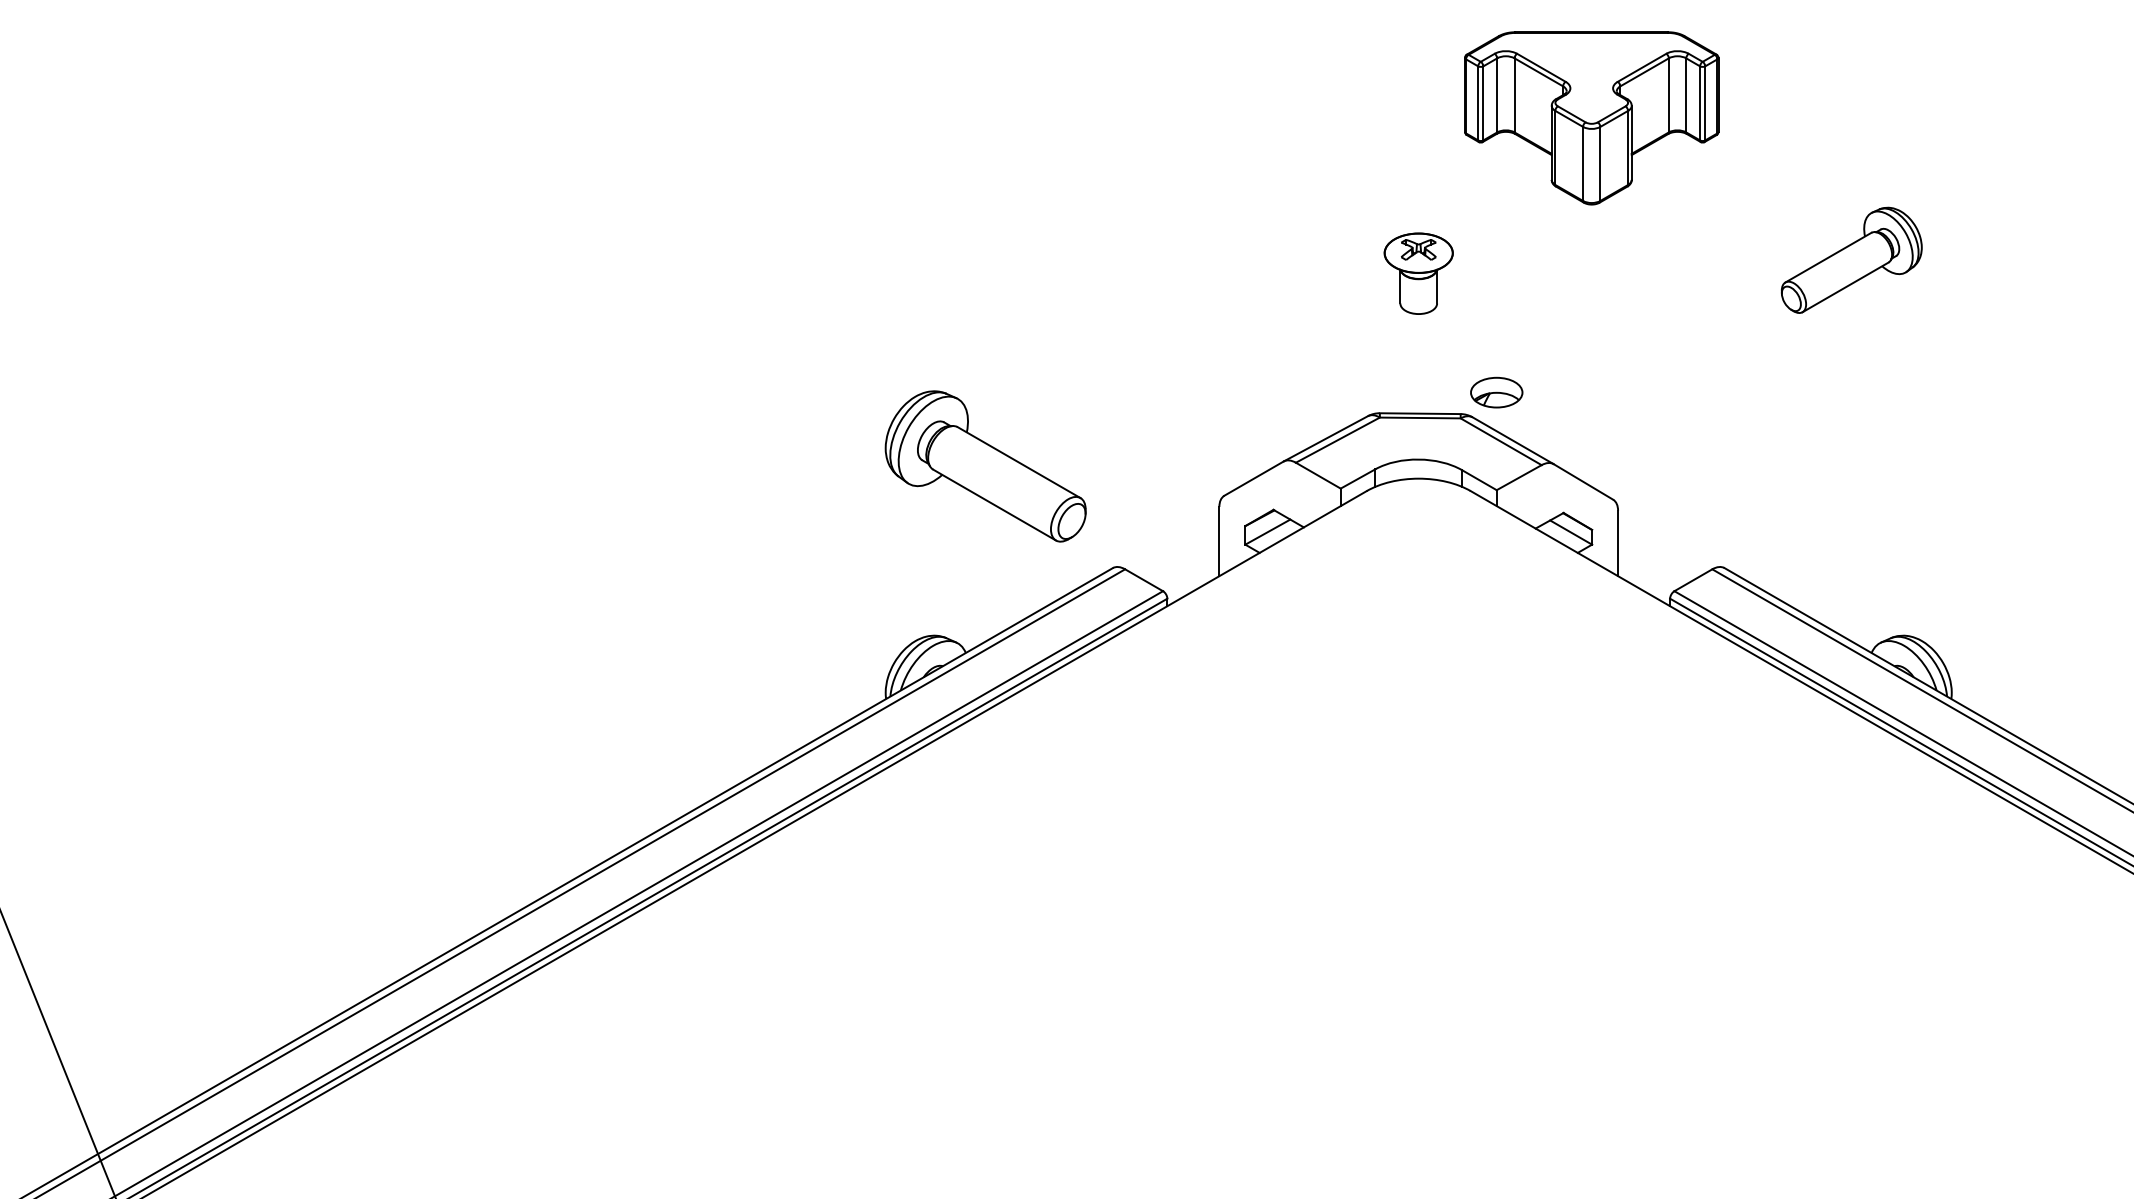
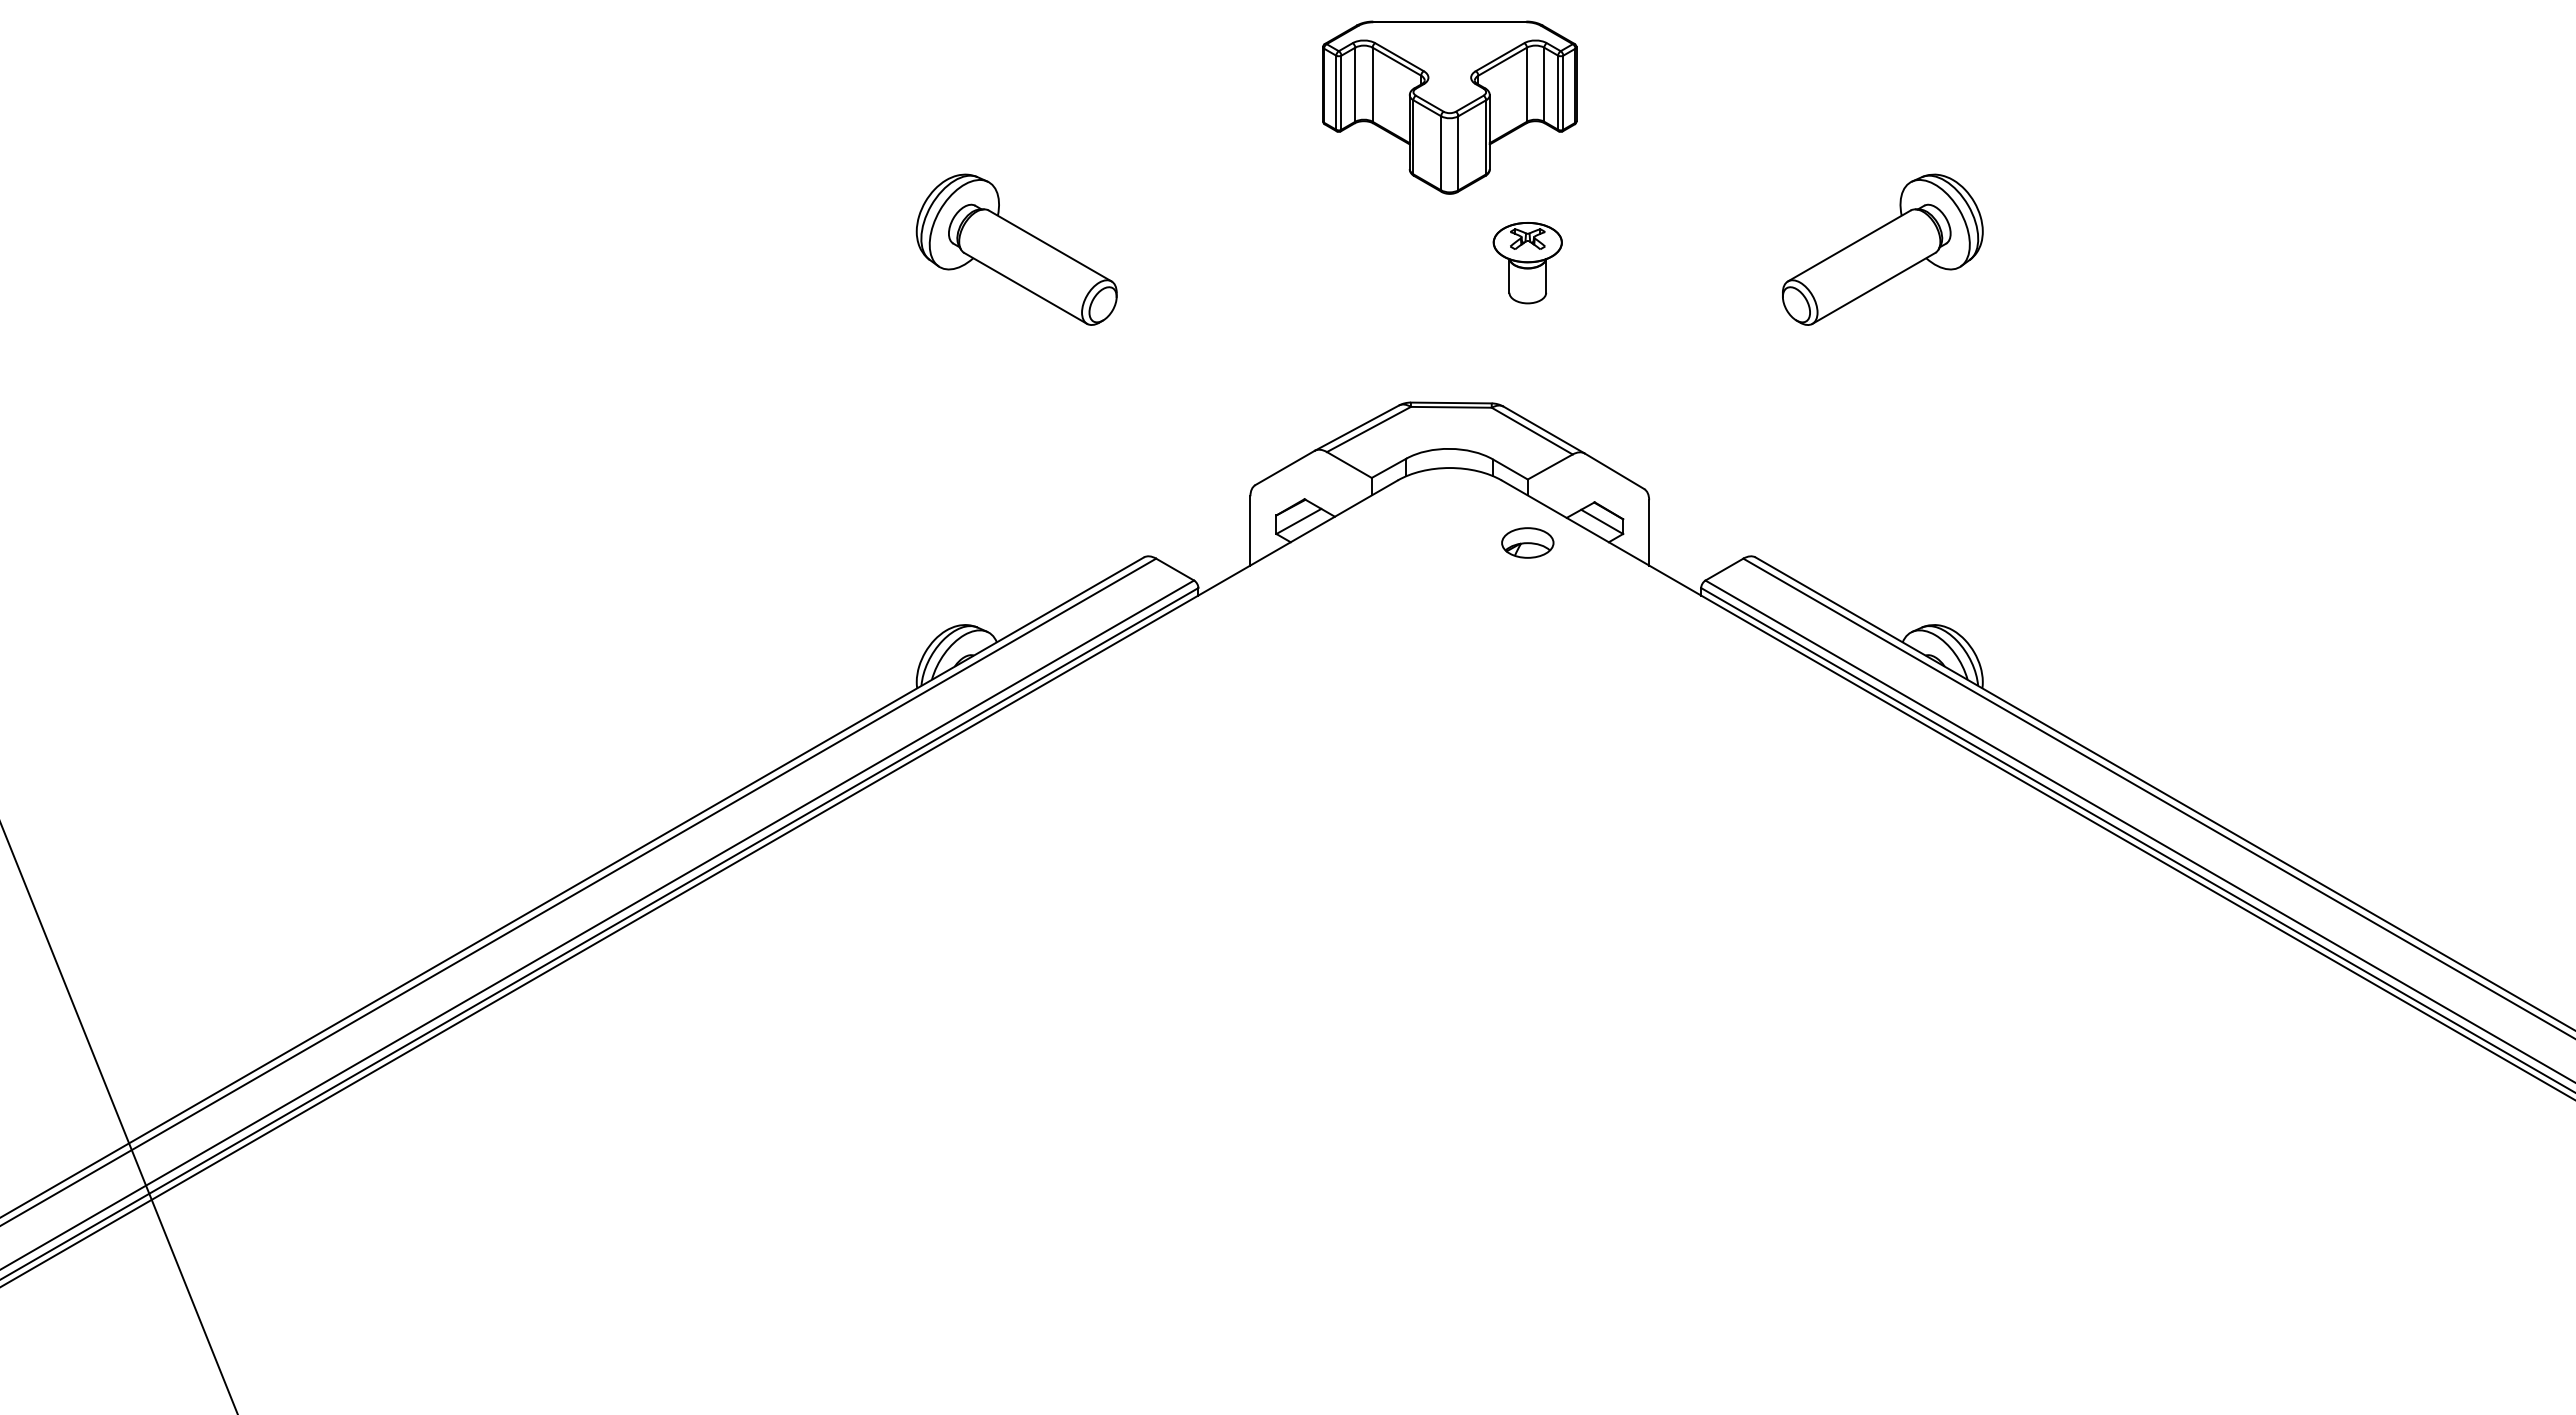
part: (1591, 118) -> (1449, 107), moved
part: (1851, 260) -> (1882, 249), size x1.43
part: (1418, 274) -> (1527, 263), moved
part: (1496, 392) -> (1527, 542), moved
part: (985, 466) -> (1016, 249), moved

